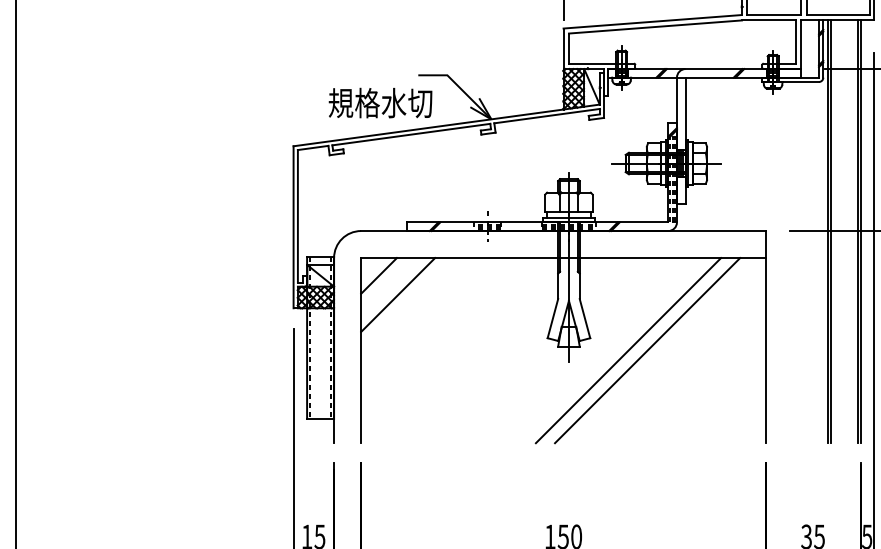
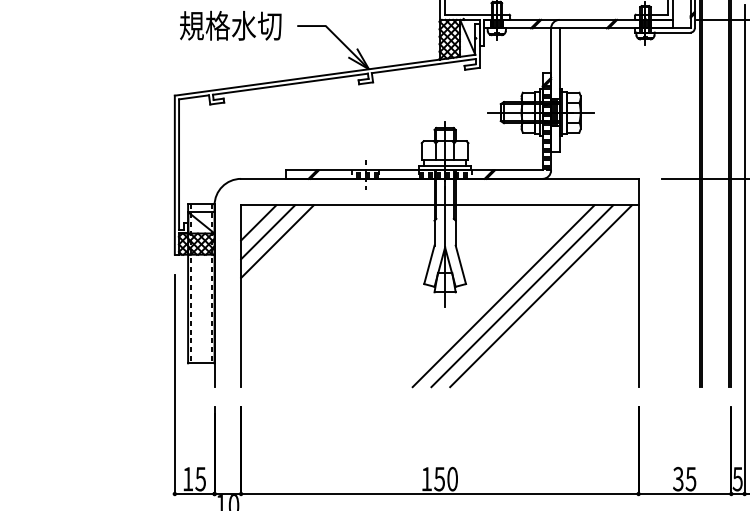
text: (380, 102) -> (230, 25), moved
line: (388, 285) -> (267, 232), added
line: (666, 350) -> (540, 296), added

